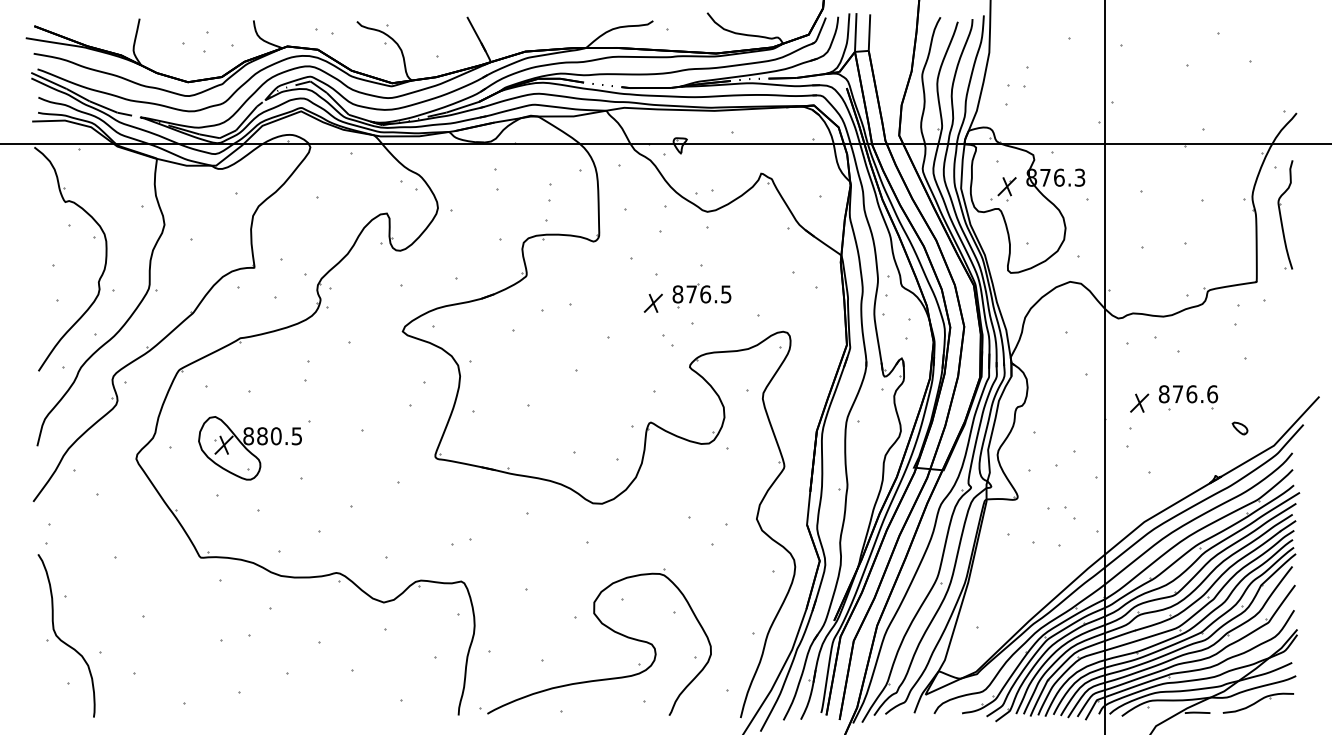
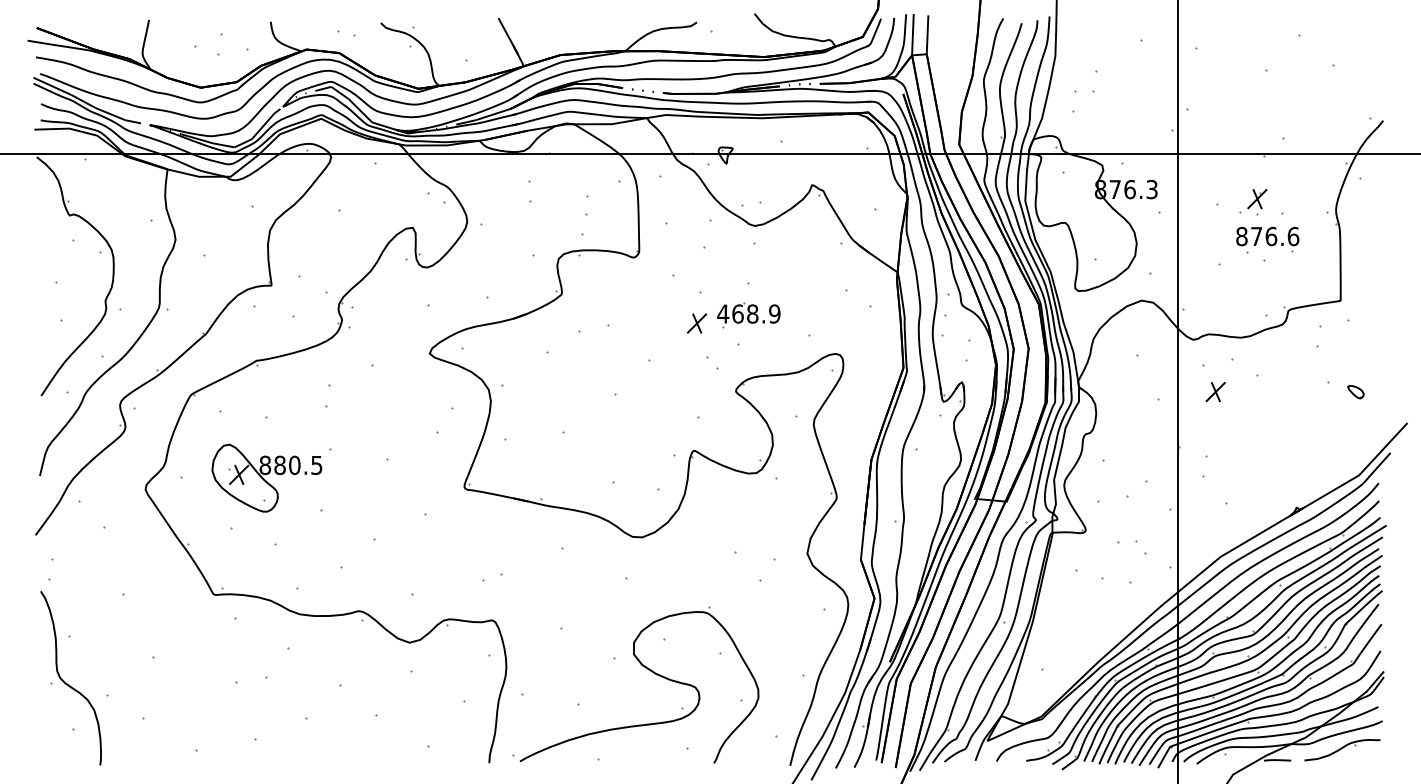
part: (1003, 189) -> (1253, 202), moved
part: (1284, 215) -> (1370, 229), removed
text: (701, 293) -> (748, 313), 876.5 -> 468.9
part: (1188, 397) -> (1267, 239), moved
part: (1139, 403) -> (1215, 392), moved
part: (1239, 428) -> (1355, 392), moved

